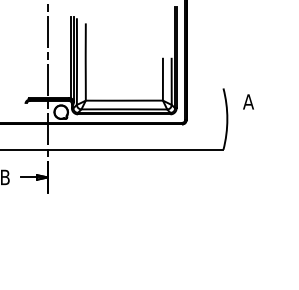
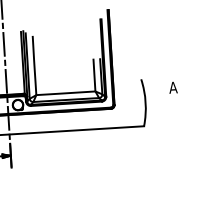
text: (248, 101) -> (173, 87), moved

